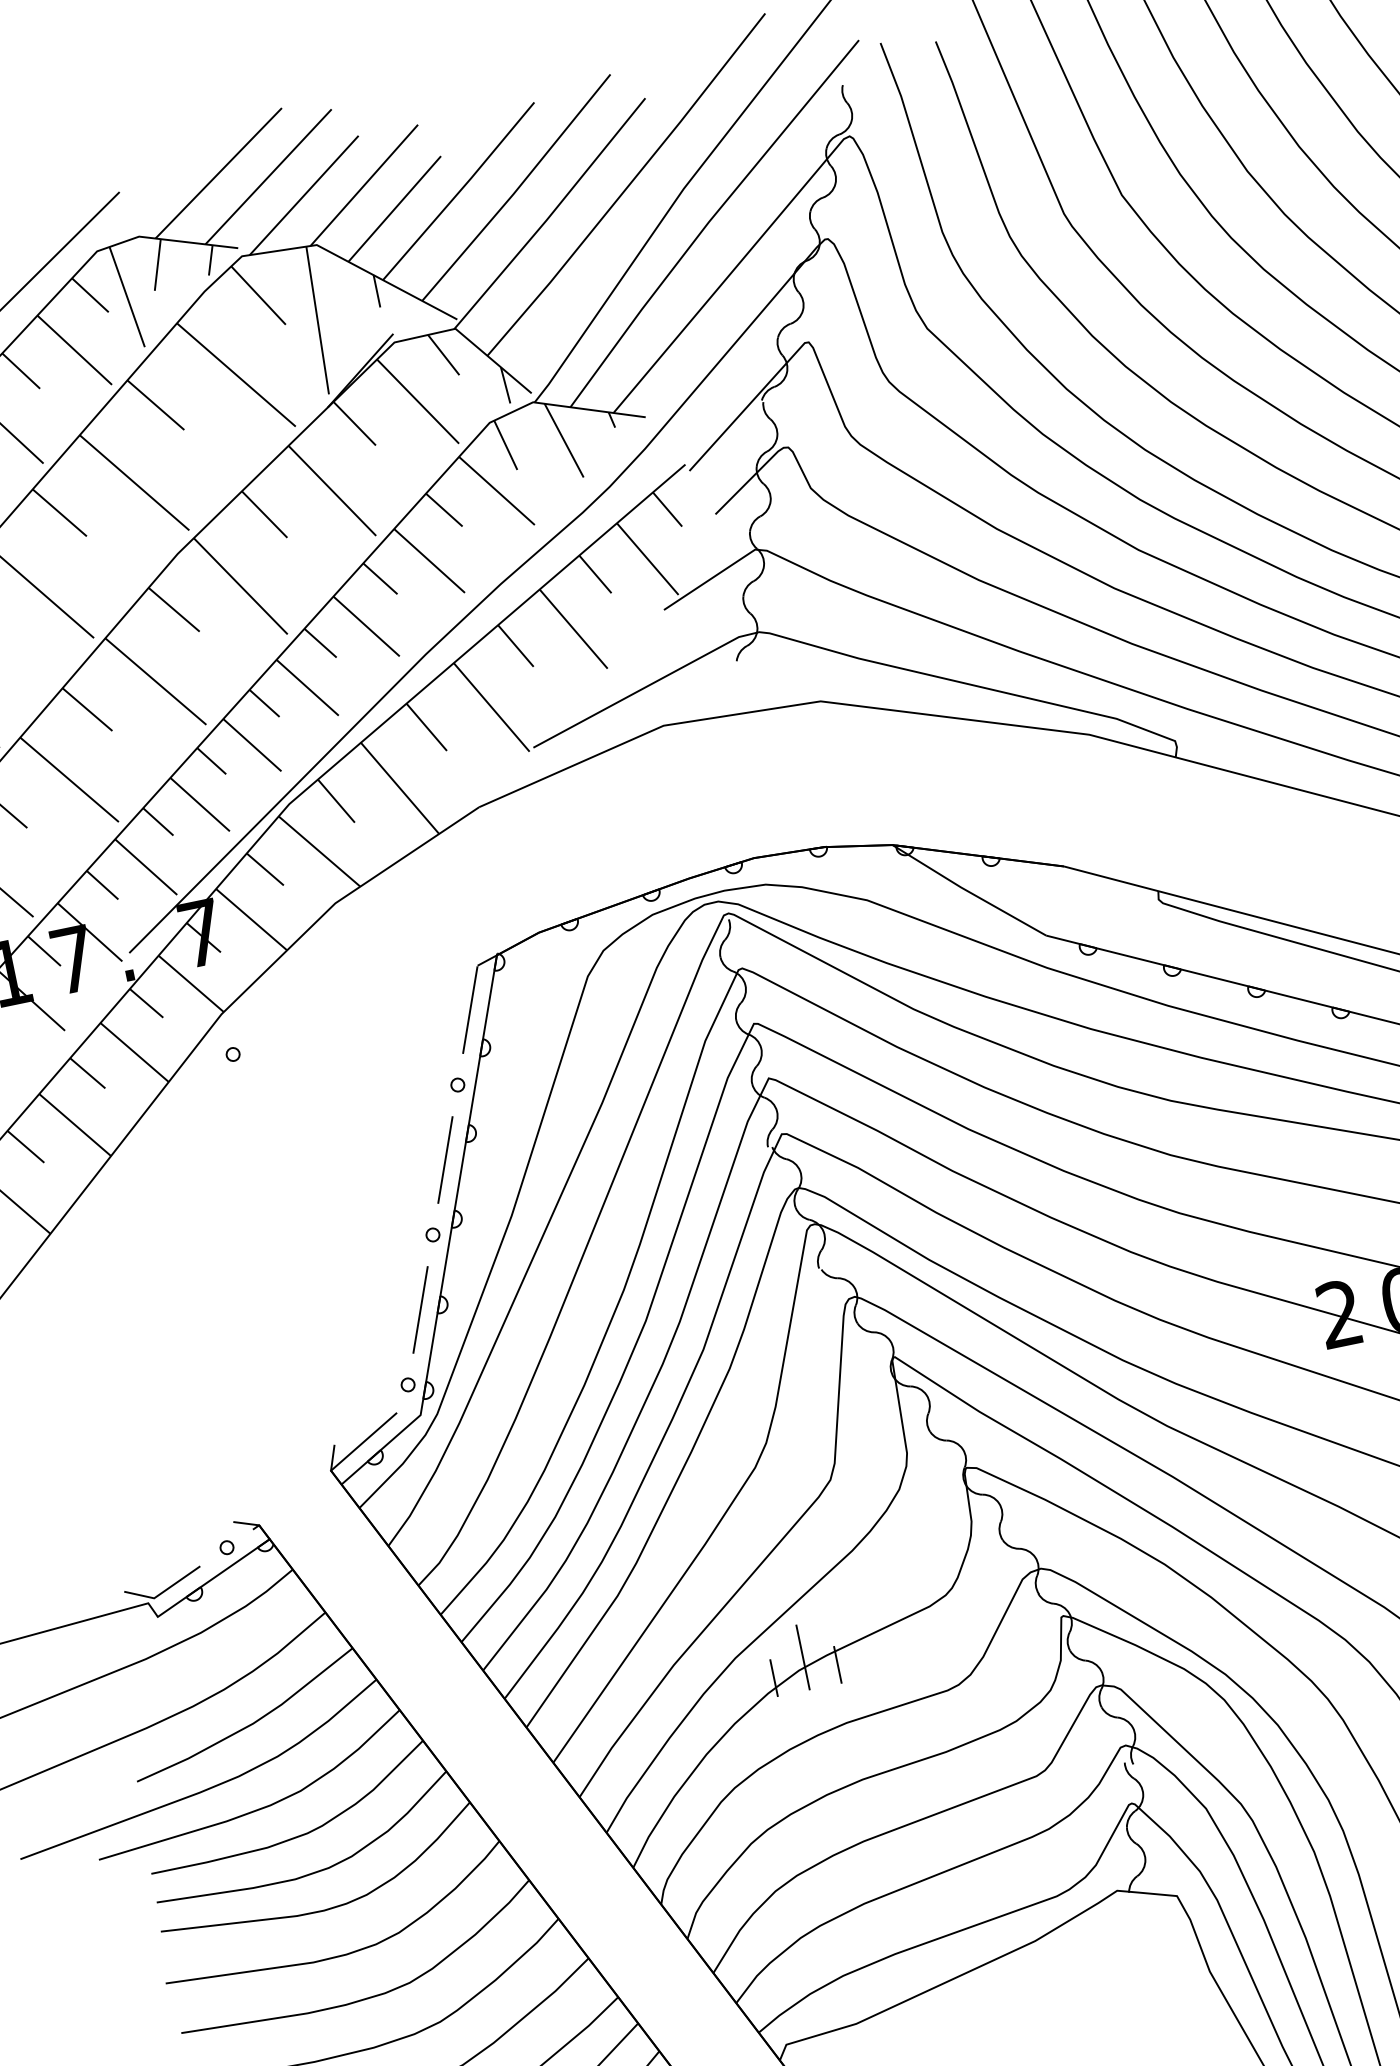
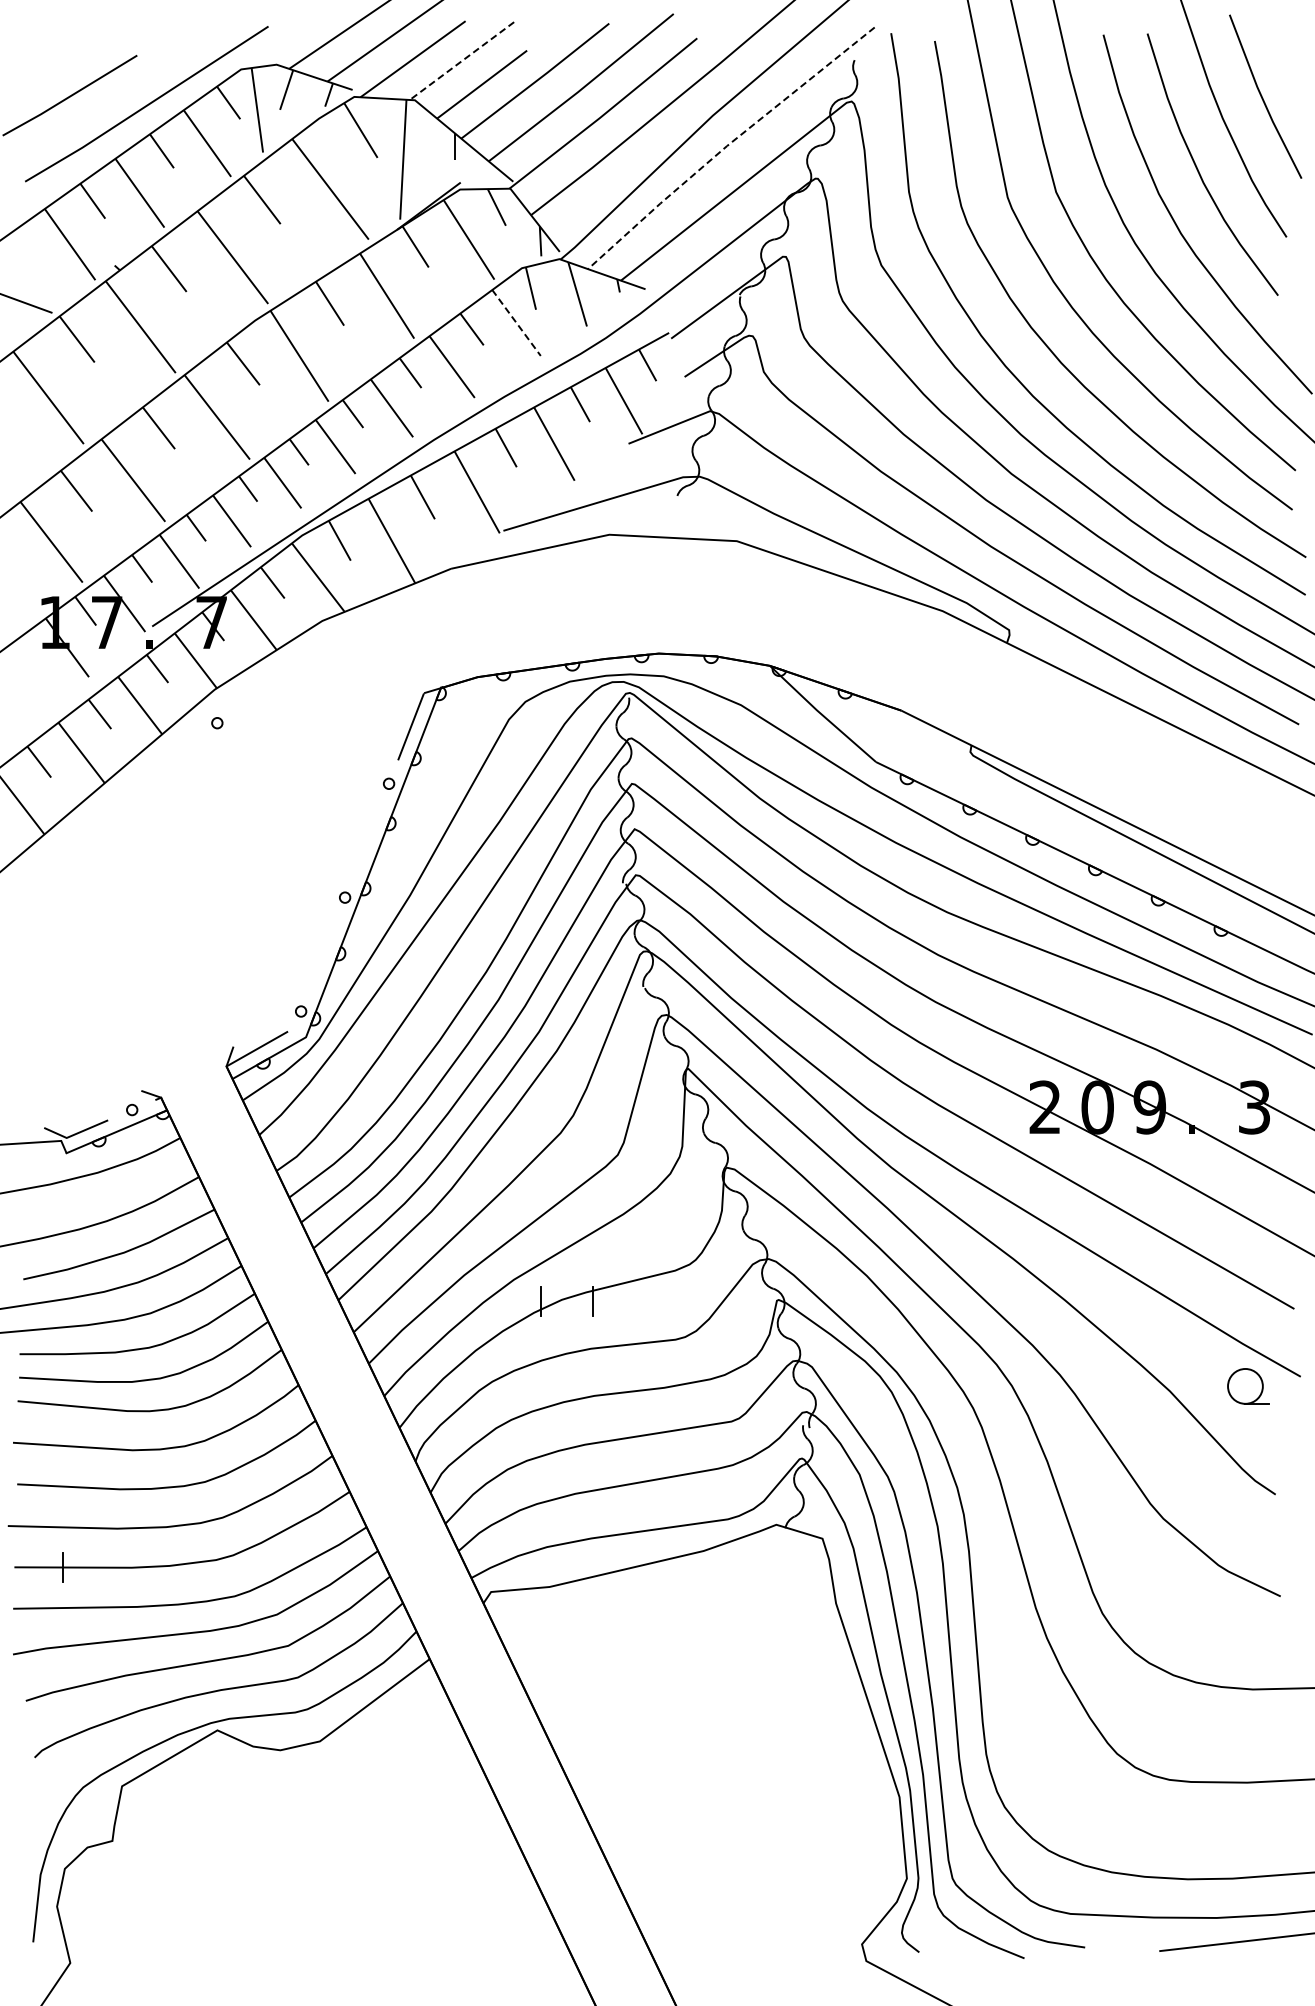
line: (363, 186) -> (461, 61), solid -> dashed
line: (709, 222) -> (727, 146), solid -> dashed
line: (496, 490) -> (516, 322), solid -> dashed
line: (444, 1159) -> (366, 840), removed
line: (419, 1309) -> (322, 954), removed
line: (803, 1657) -> (567, 1290), removed

